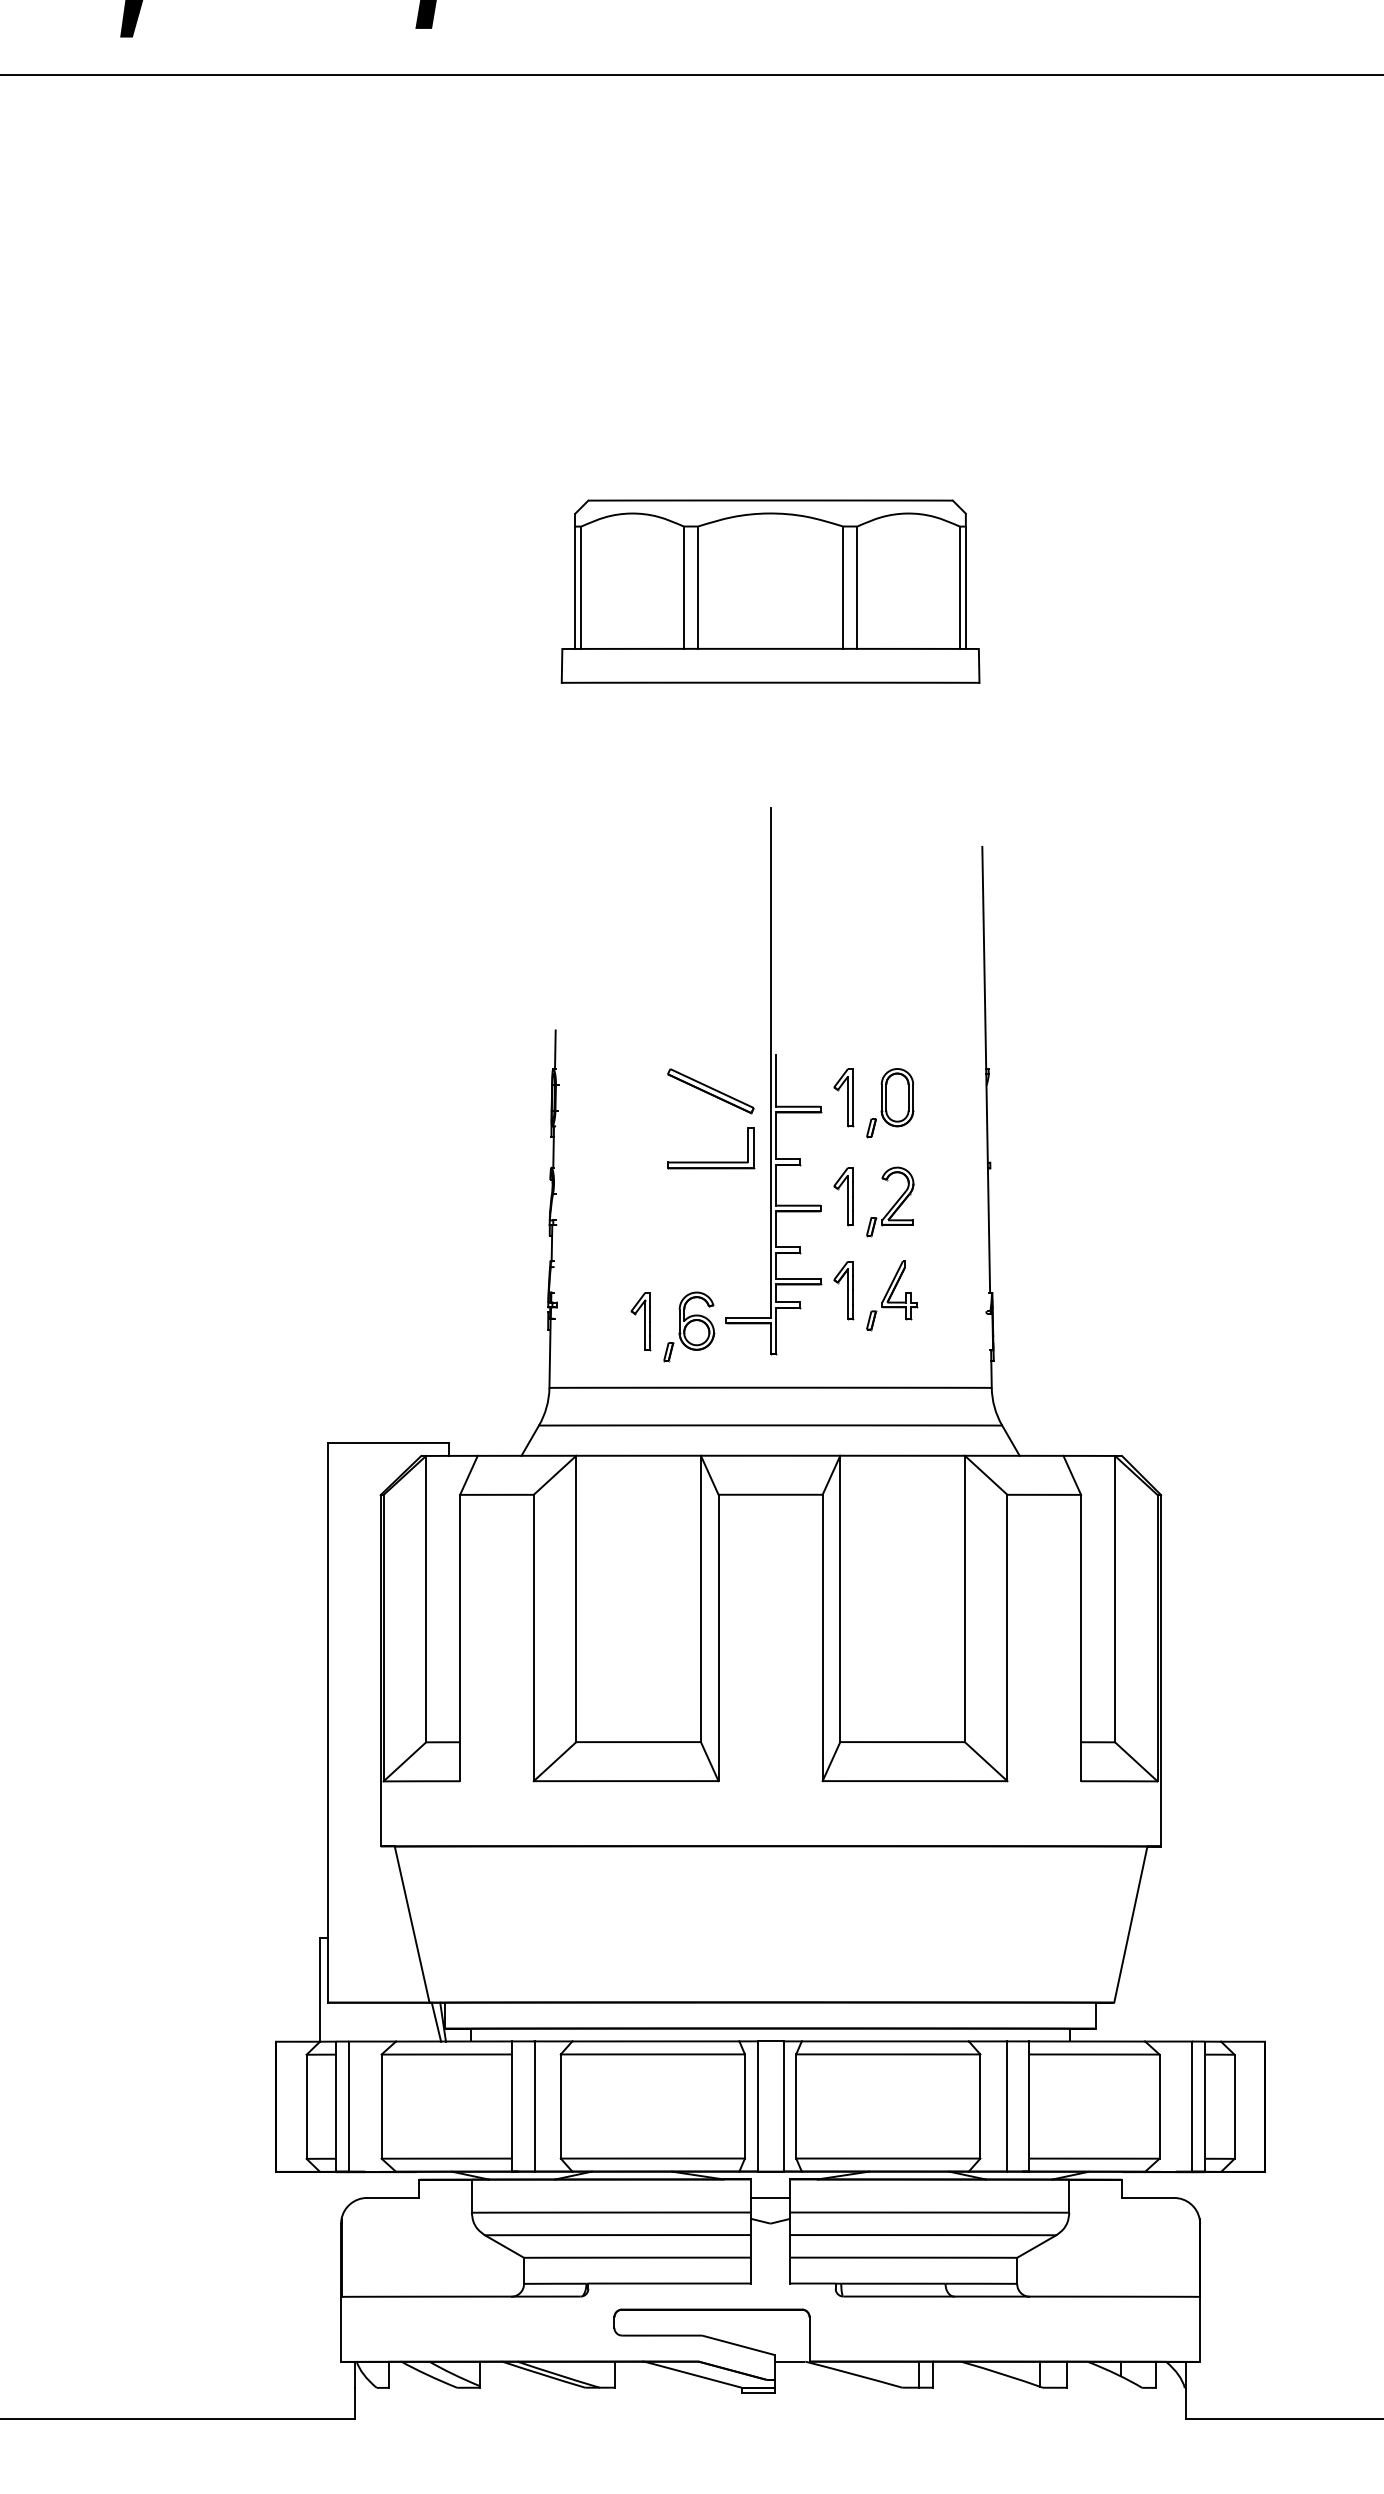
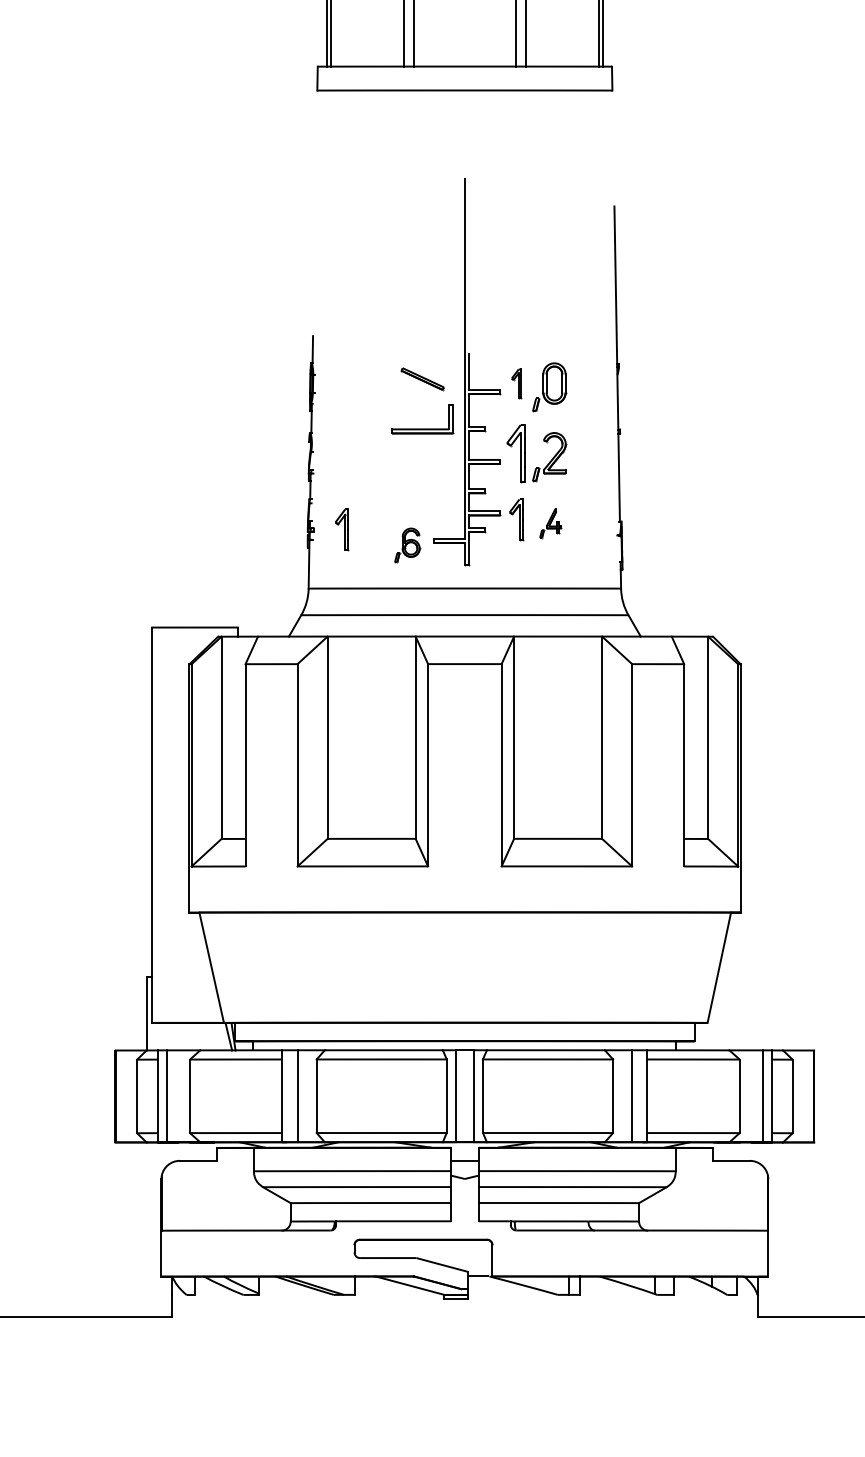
part: (710, 1091) -> (422, 379), size x0.7
part: (843, 1097) -> (516, 383), size x0.7
part: (843, 1196) -> (516, 453), size x1.4
part: (892, 1295) -> (550, 523), size x0.6
part: (640, 1321) -> (341, 529), moved
part: (689, 1326) -> (407, 545), size x0.7

